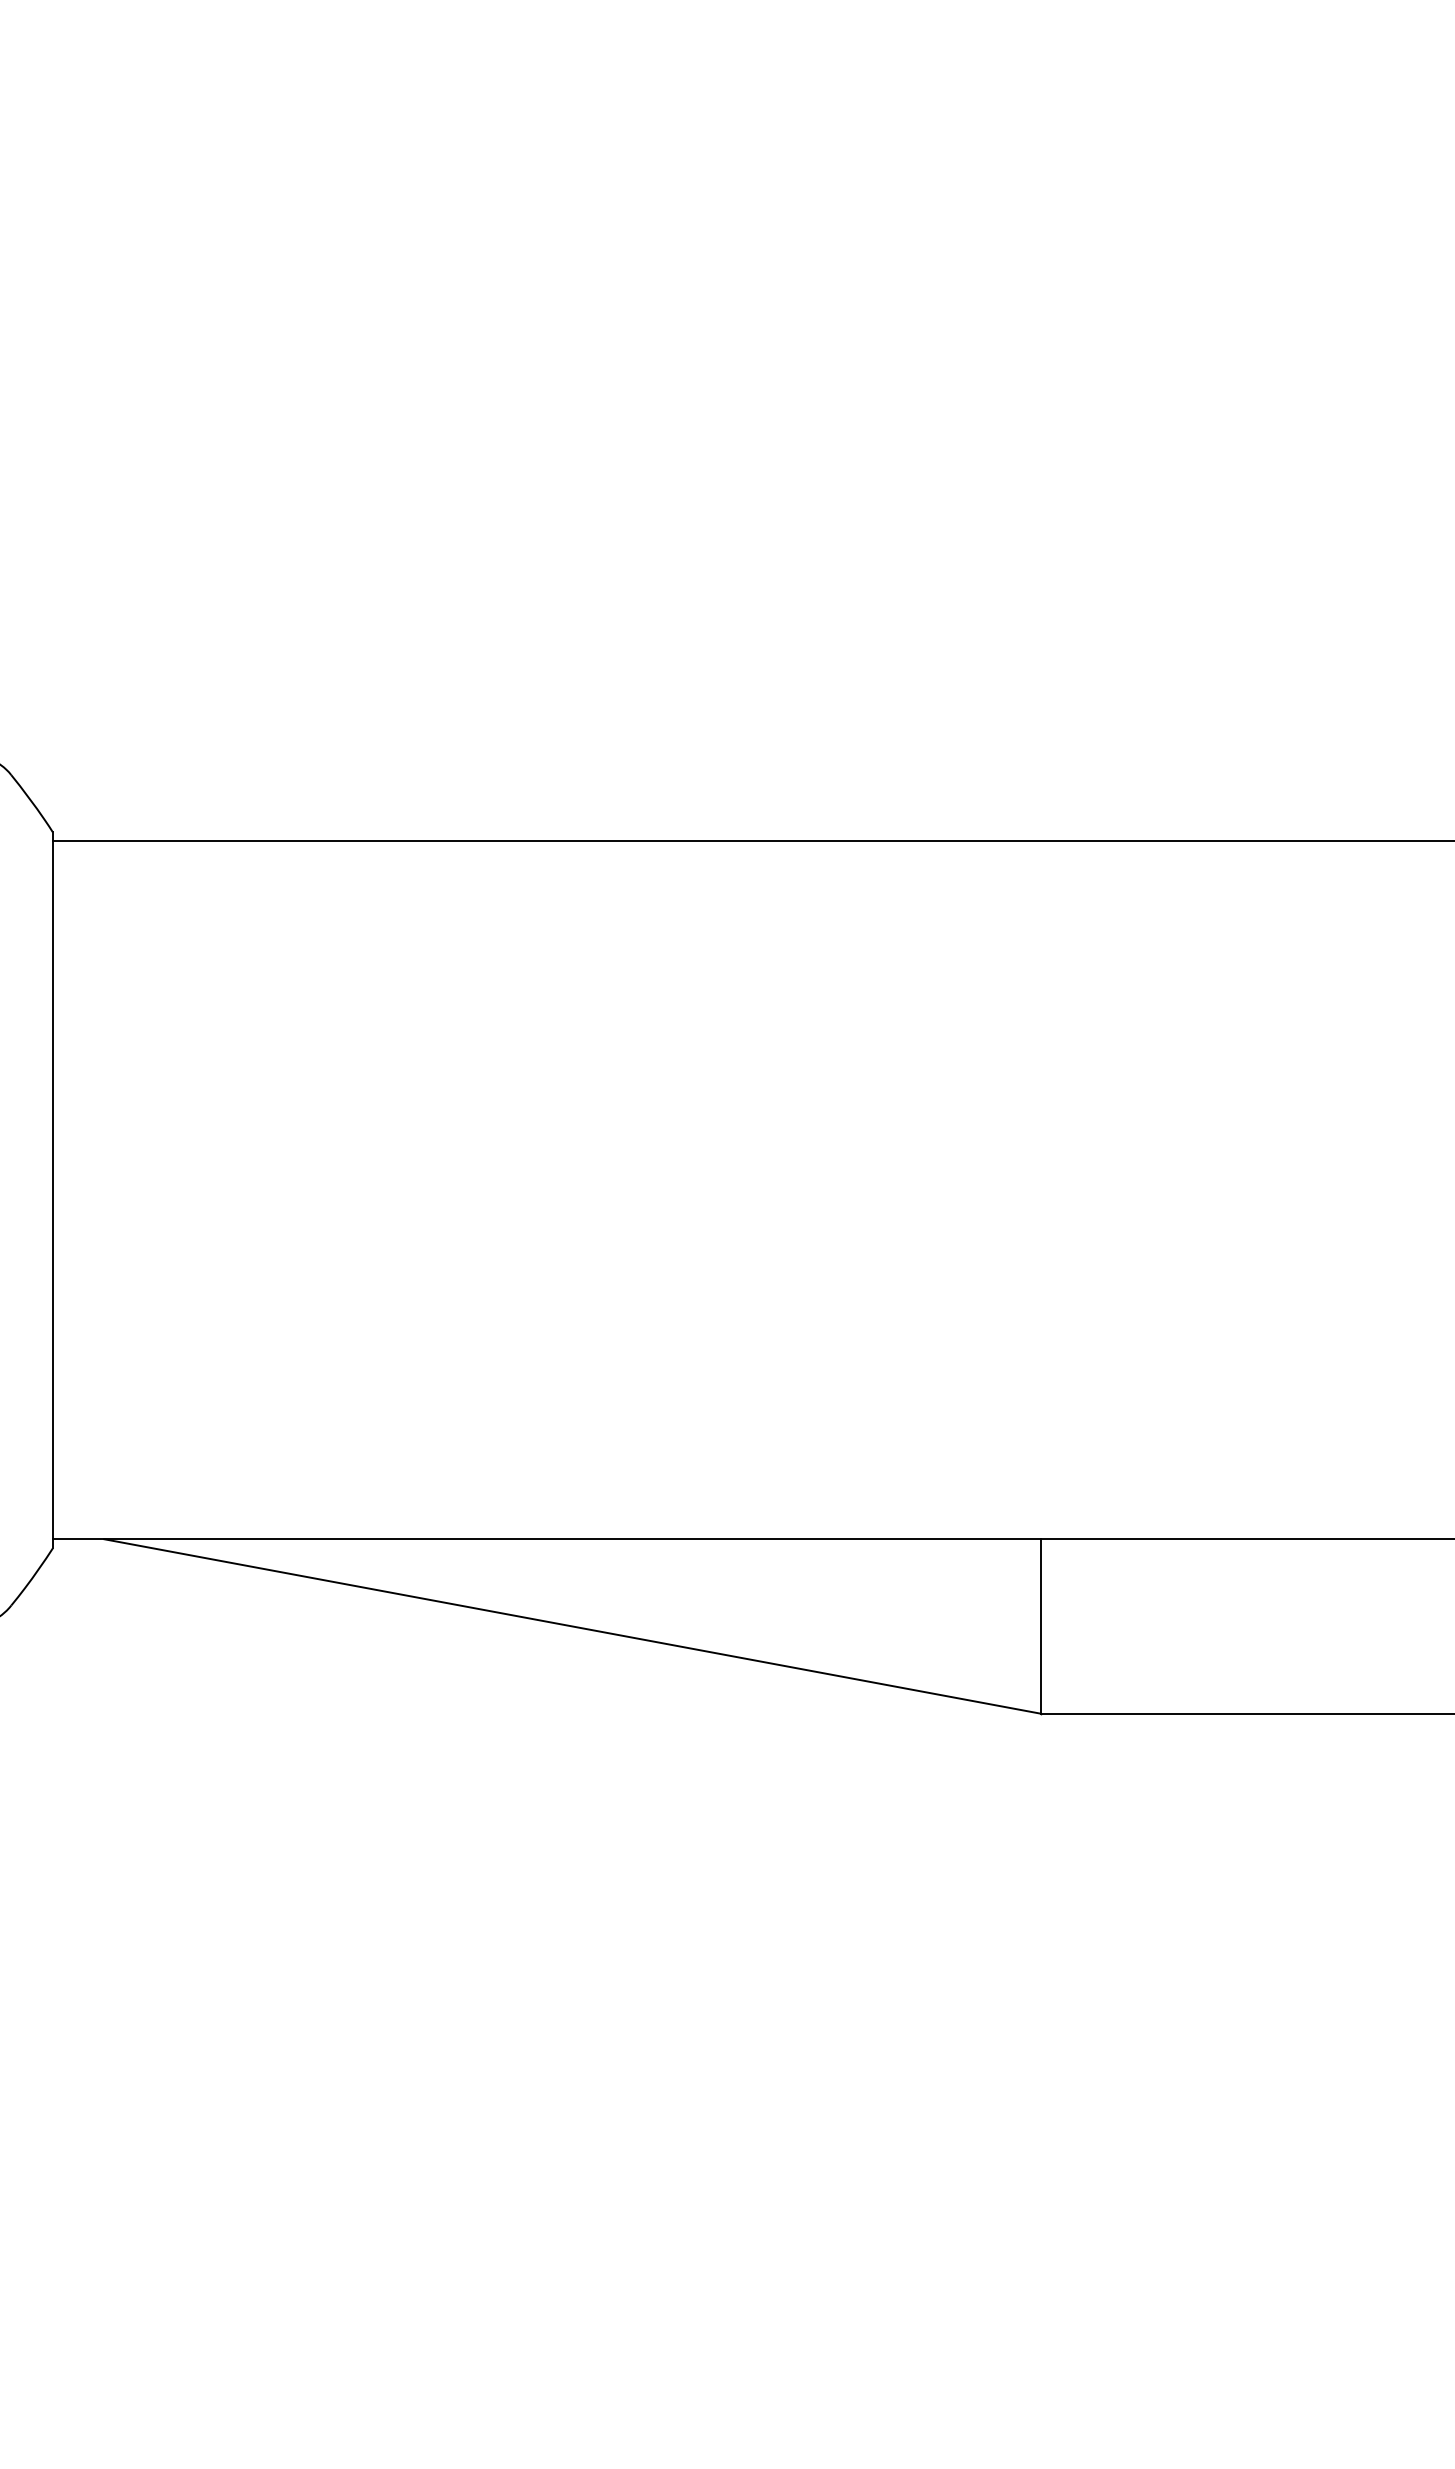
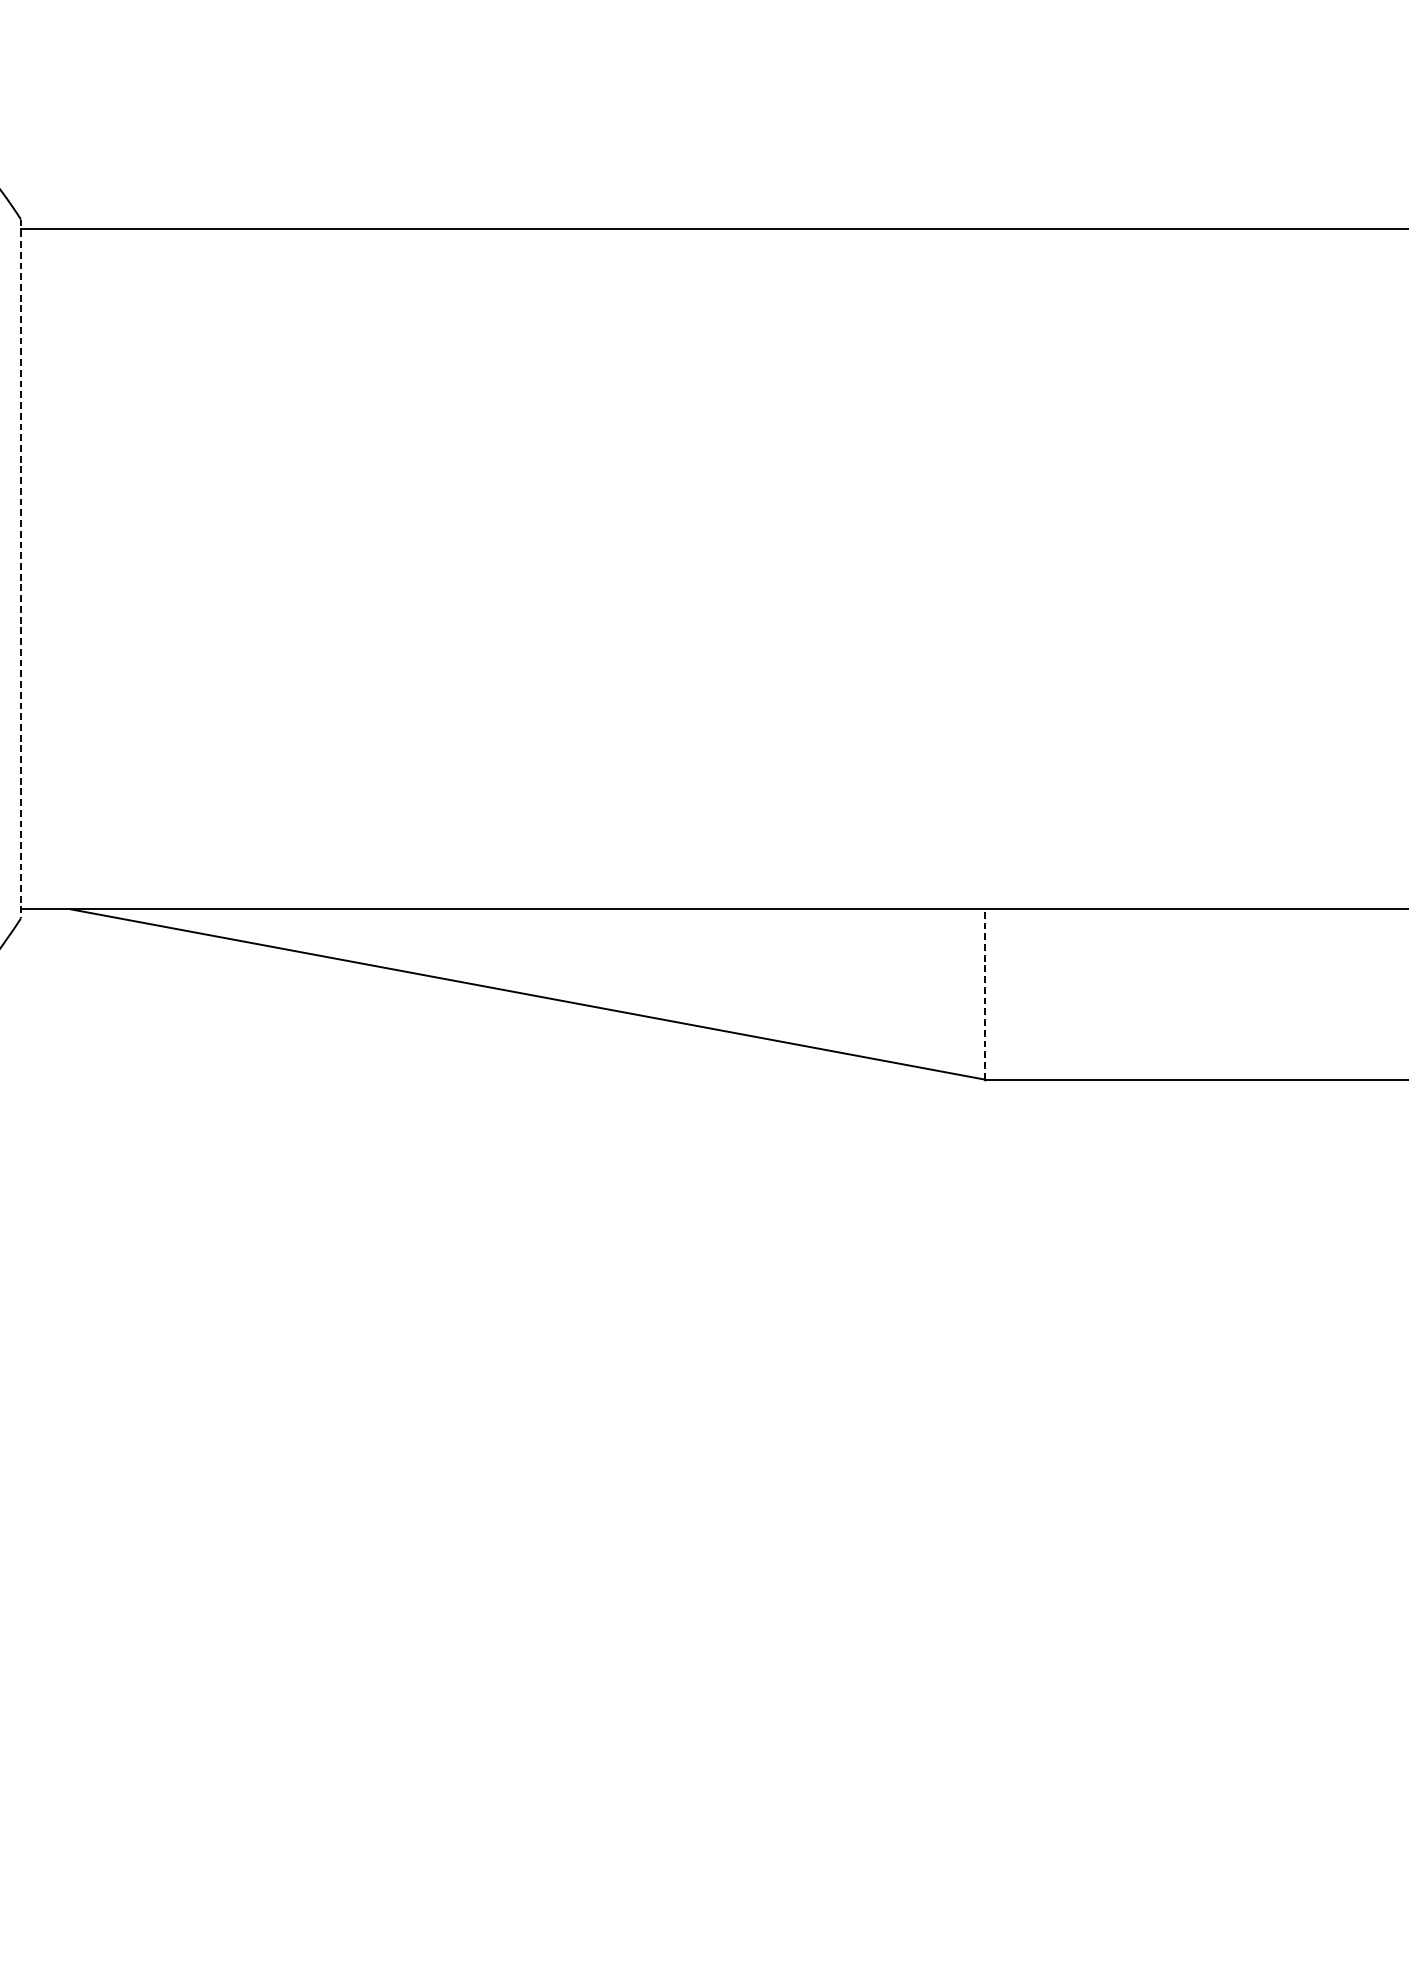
line: (52, 1190) -> (20, 569), solid -> dashed
line: (1040, 1625) -> (984, 993), solid -> dashed

